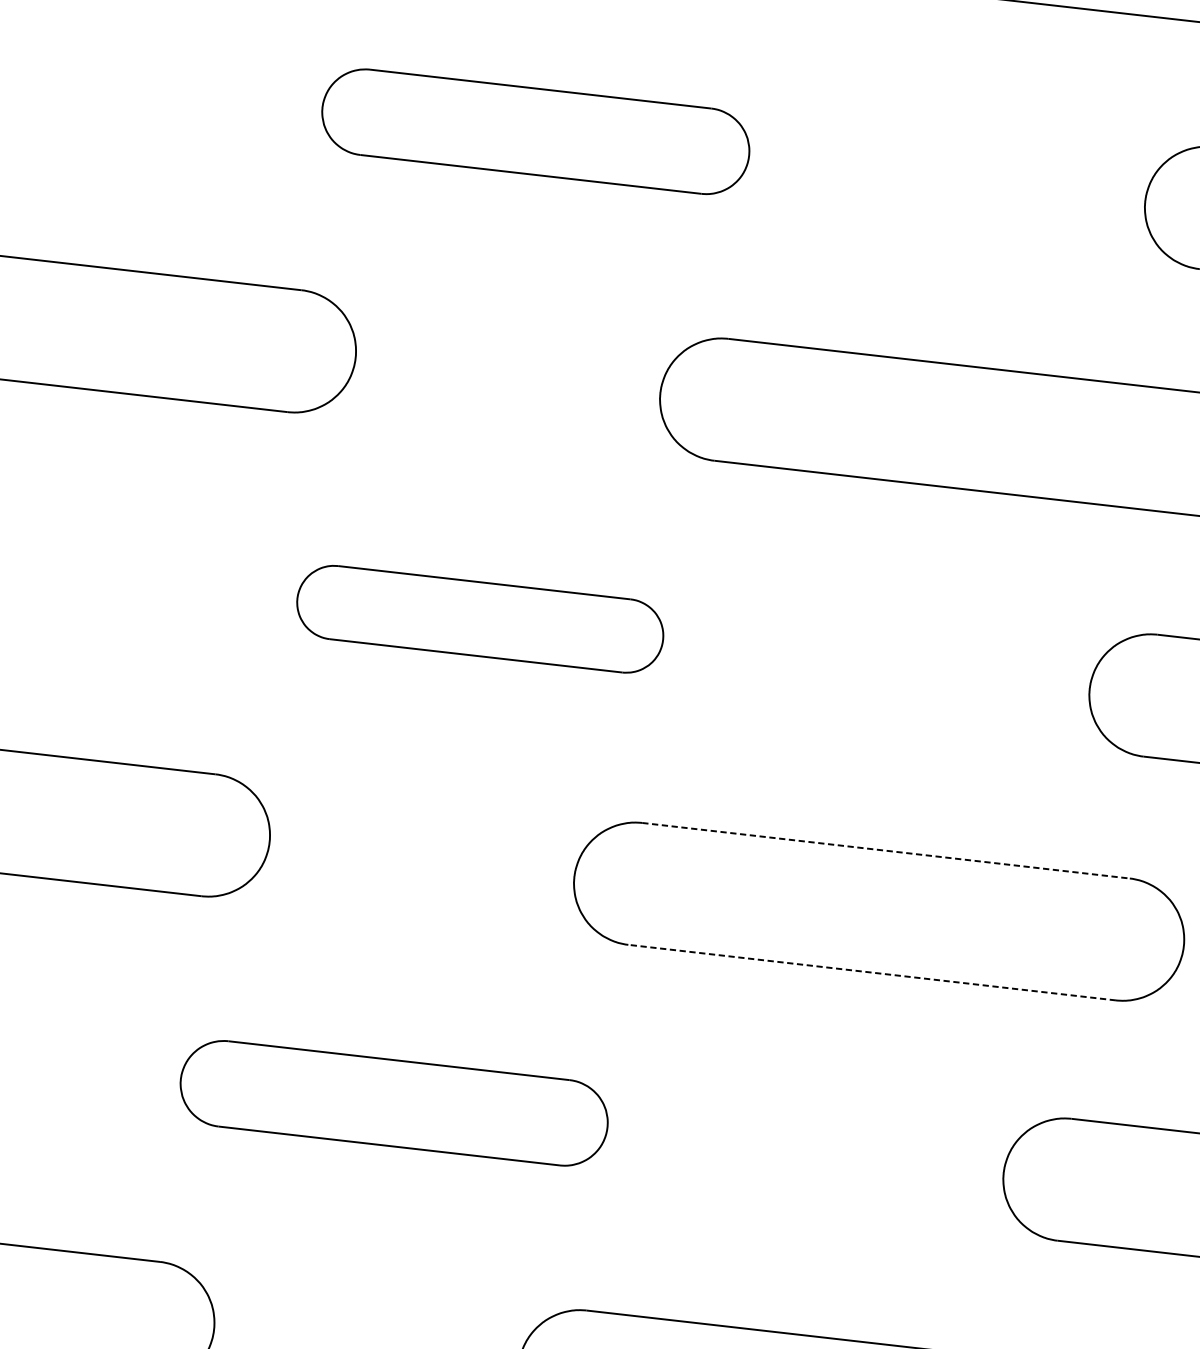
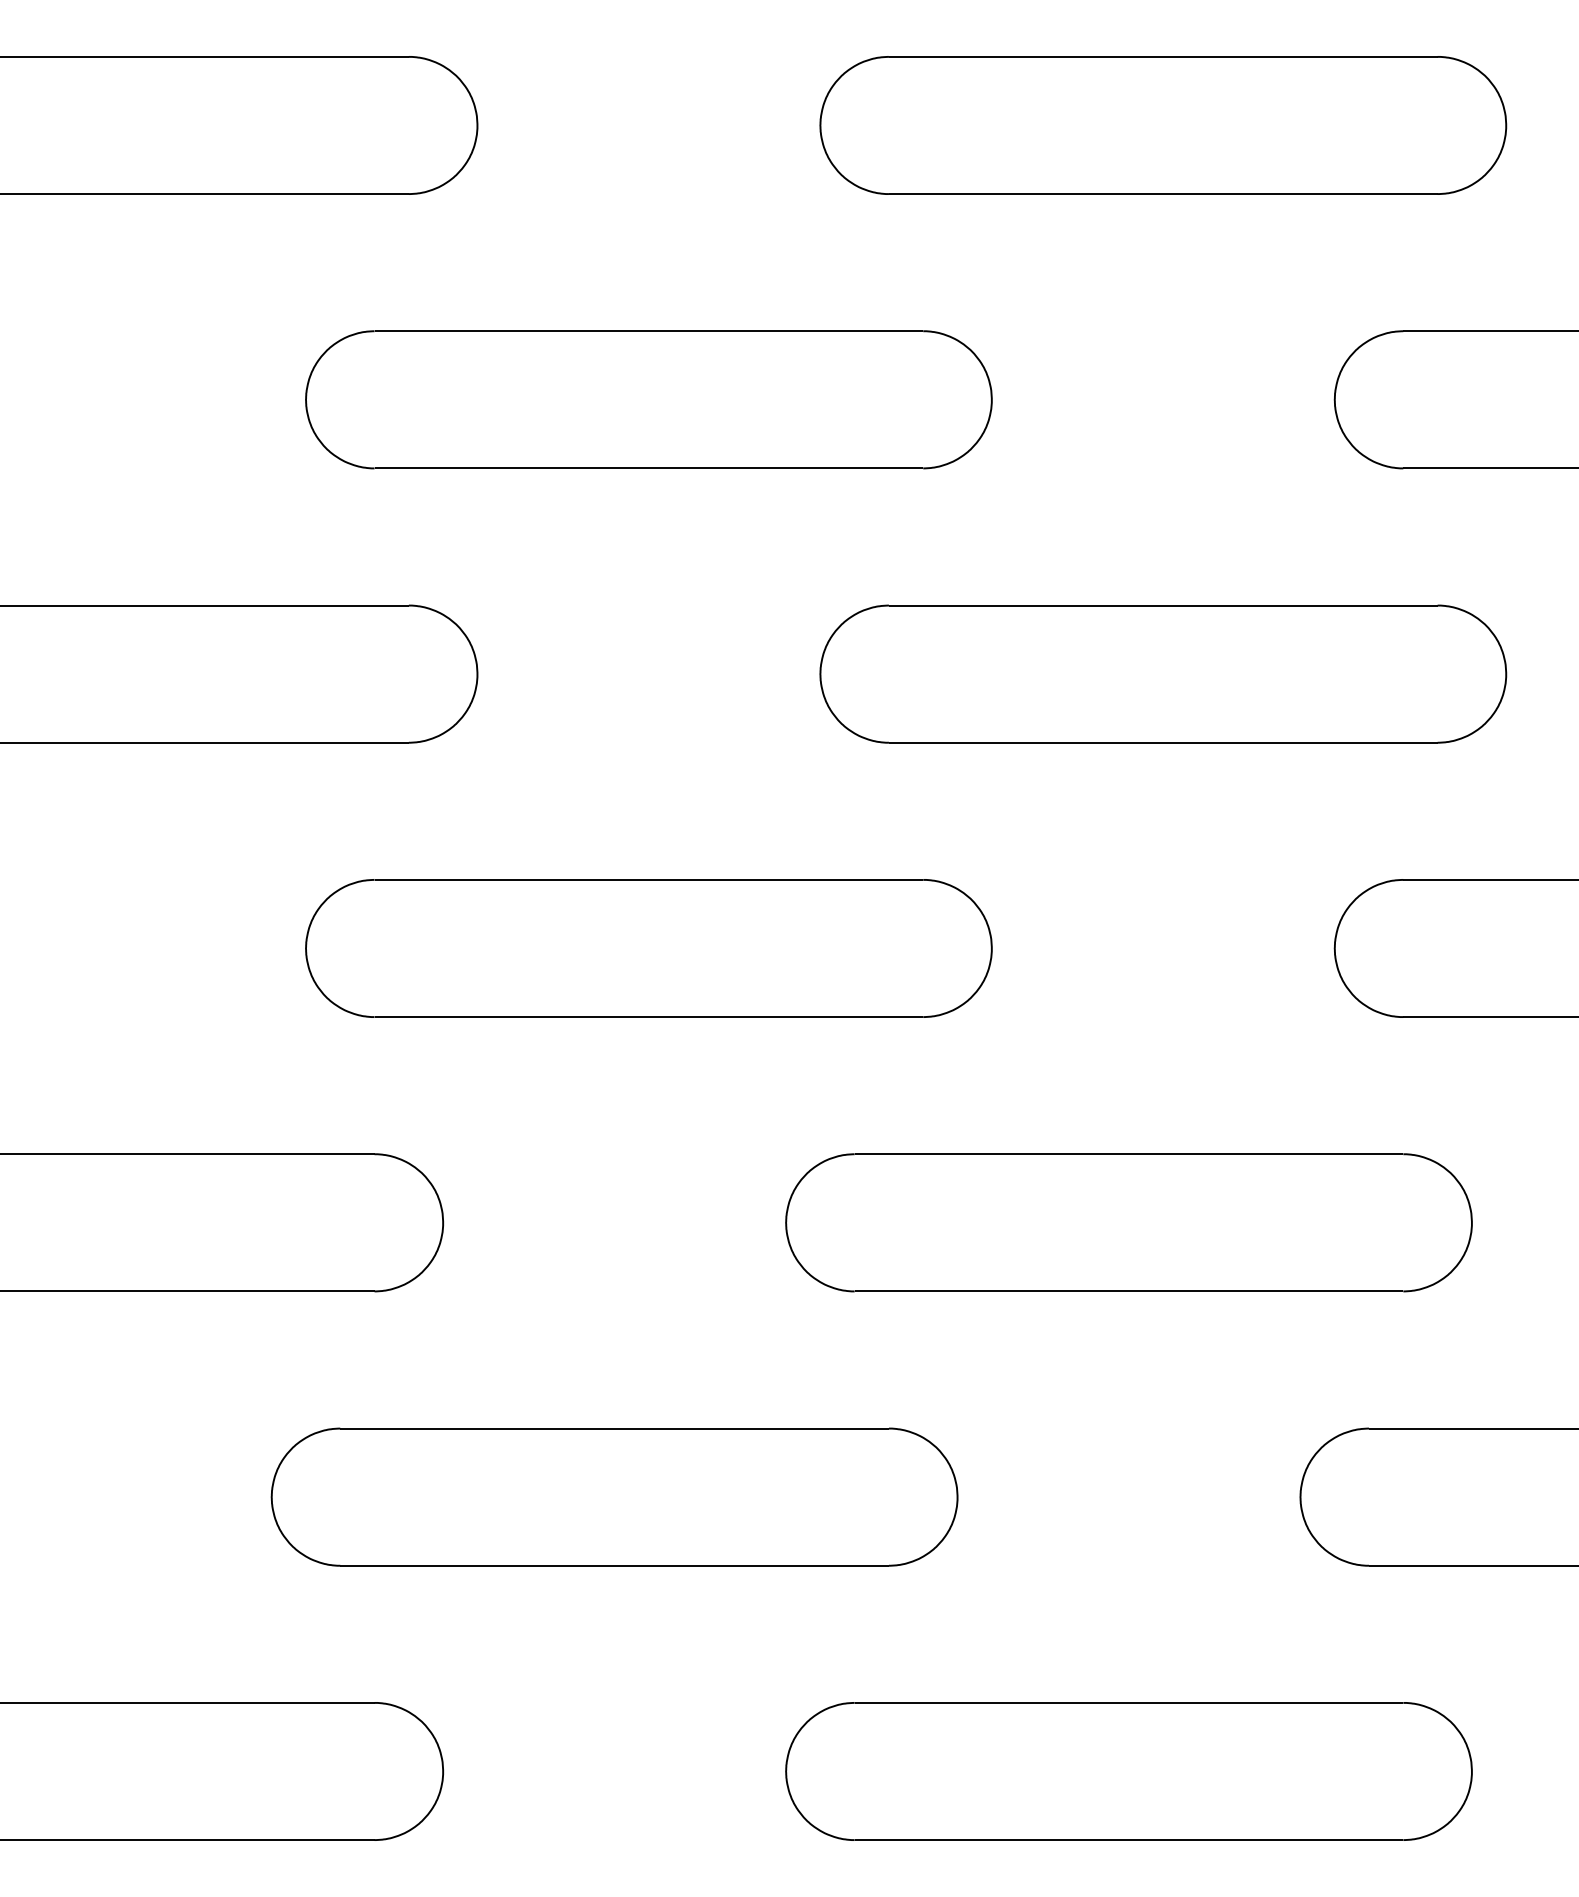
part: (535, 131) -> (648, 399), size x1.43
part: (479, 619) -> (648, 948), size x1.67
line: (886, 851) -> (1129, 1154), dashed -> solid
line: (871, 972) -> (1128, 1291), dashed -> solid
part: (394, 1102) -> (614, 1496), size x1.43

